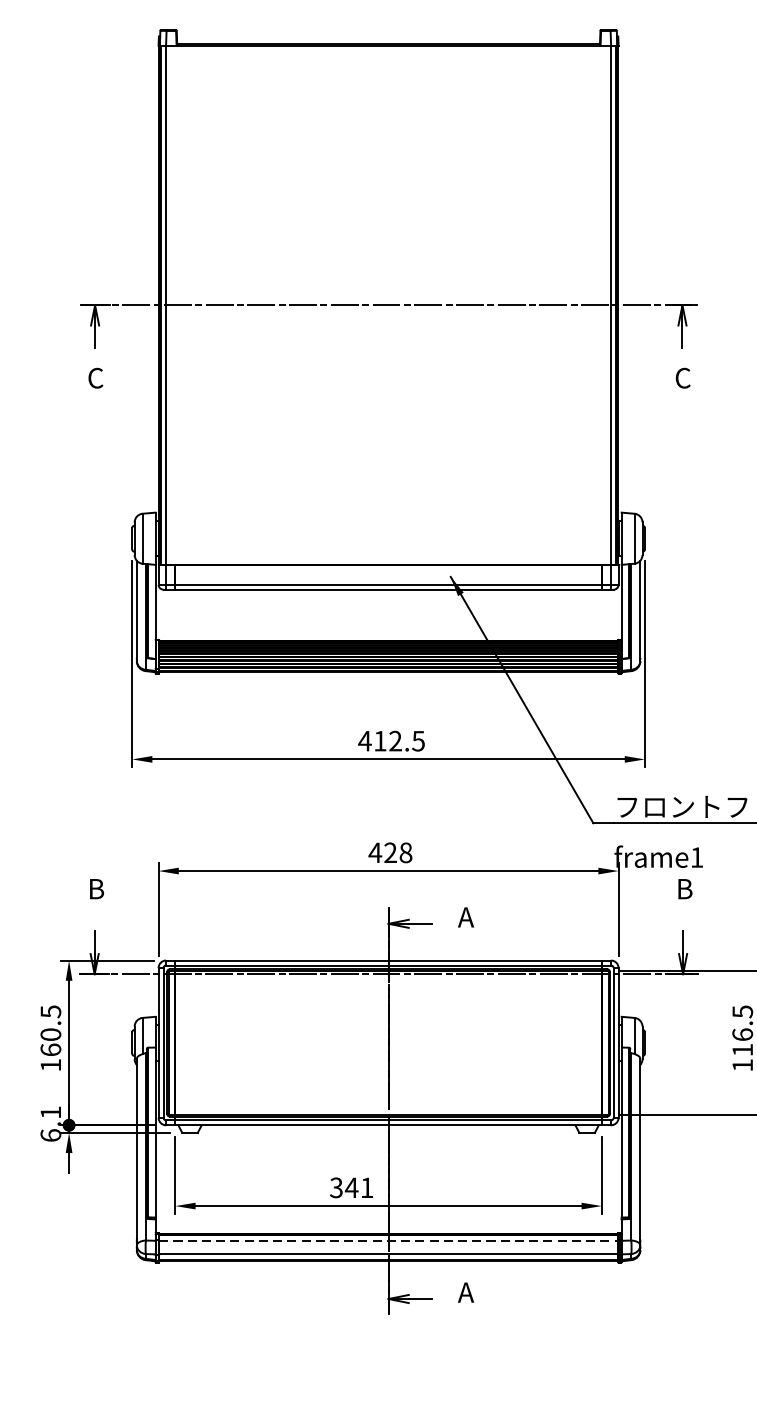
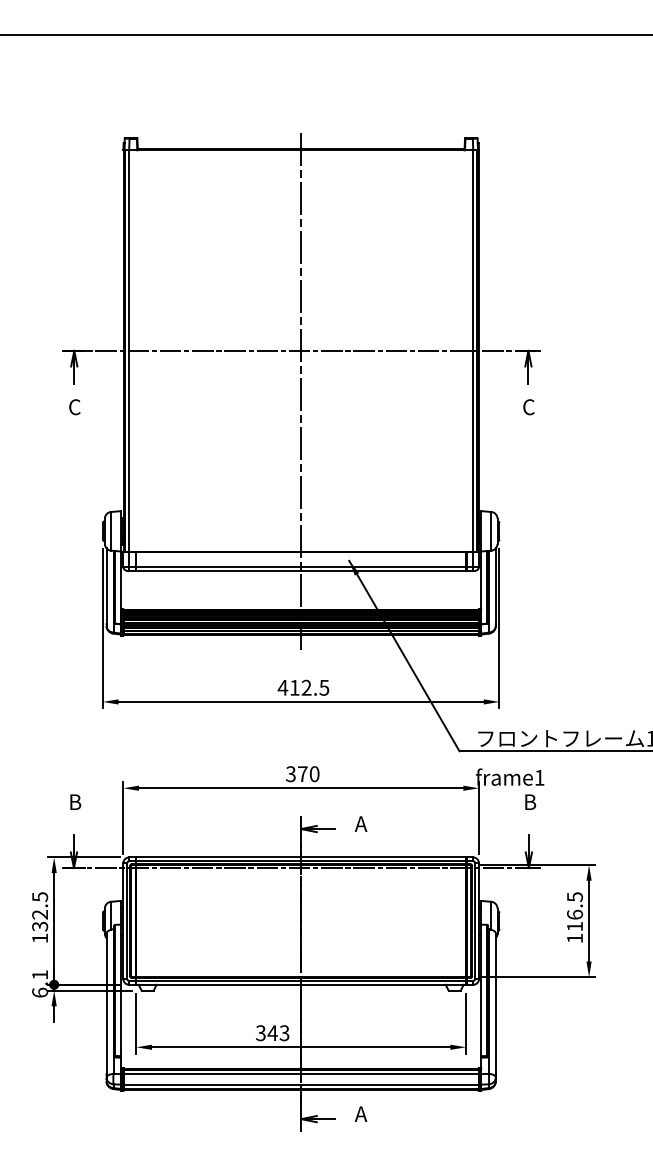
line: (388, 357) -> (301, 391), added
text: (390, 853) -> (302, 774), 428 -> 370
text: (51, 1042) -> (40, 920), 160.5 -> 132.5
text: (366, 1188) -> (284, 1033), 341 -> 343
line: (388, 1241) -> (301, 1074), dashed -> solid

